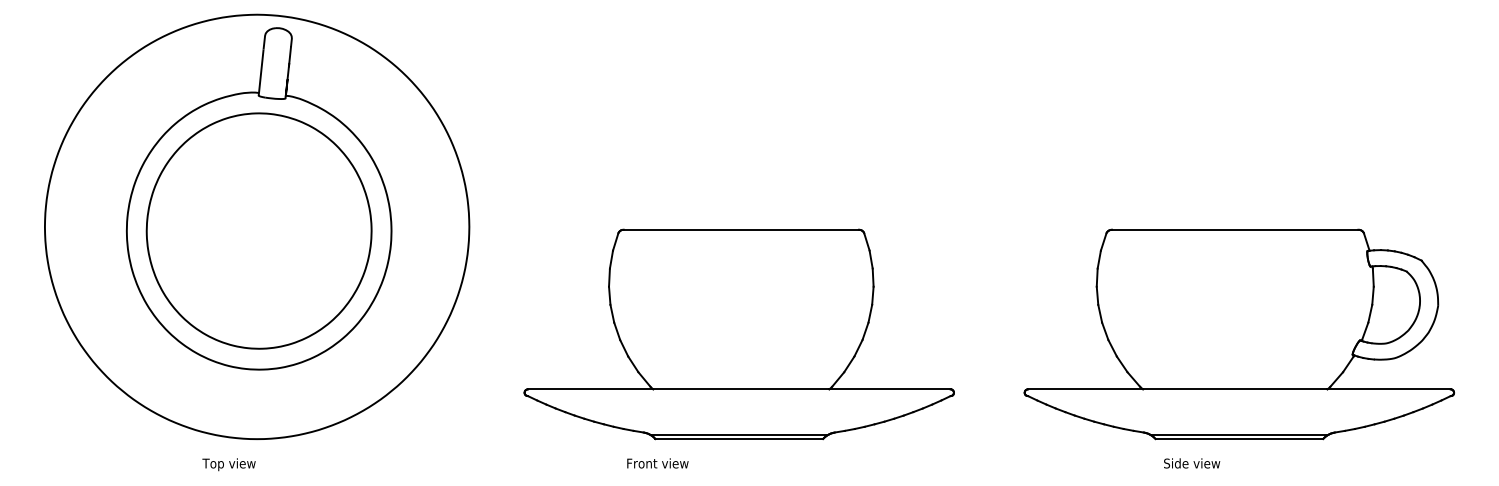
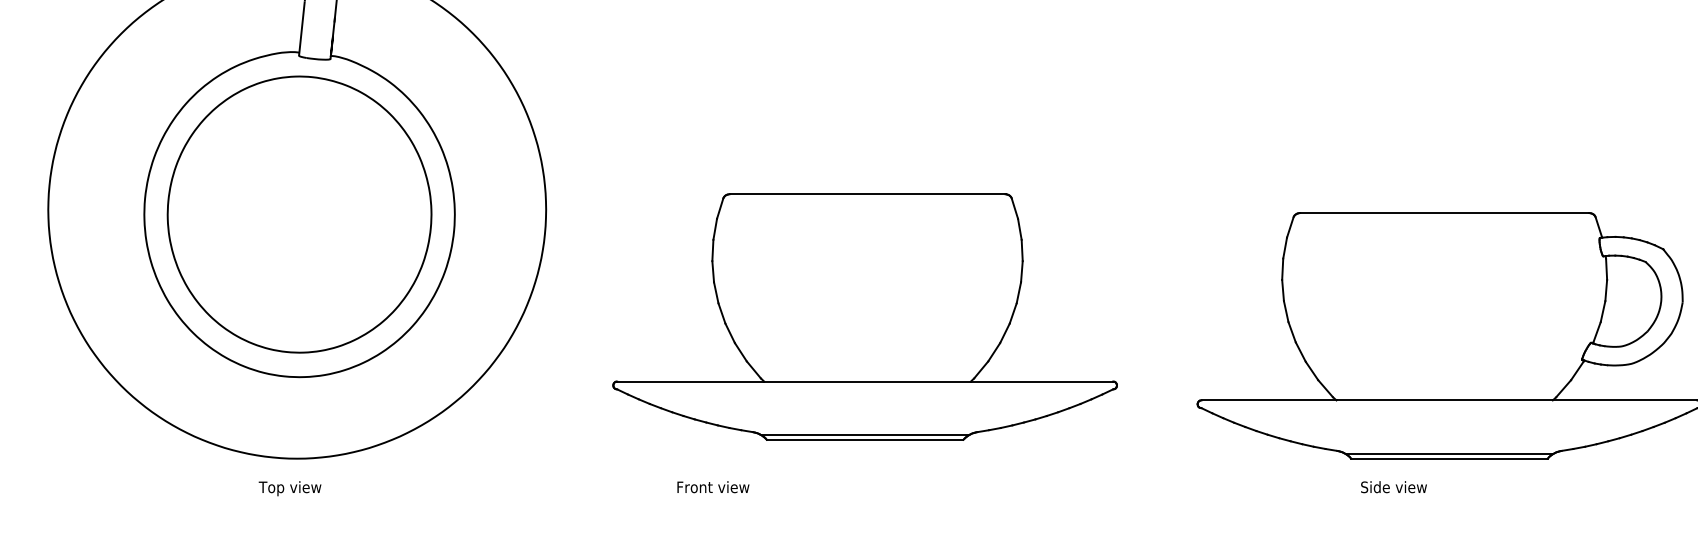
part: (738, 334) -> (864, 317), moved
text: (657, 463) -> (712, 487), moved
text: (228, 464) -> (289, 488), moved

